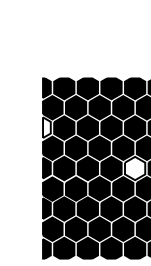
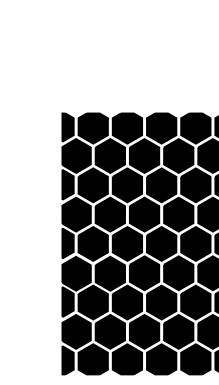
fill: (46, 127) -> (67, 184), added
fill: (135, 168) -> (196, 243), added

